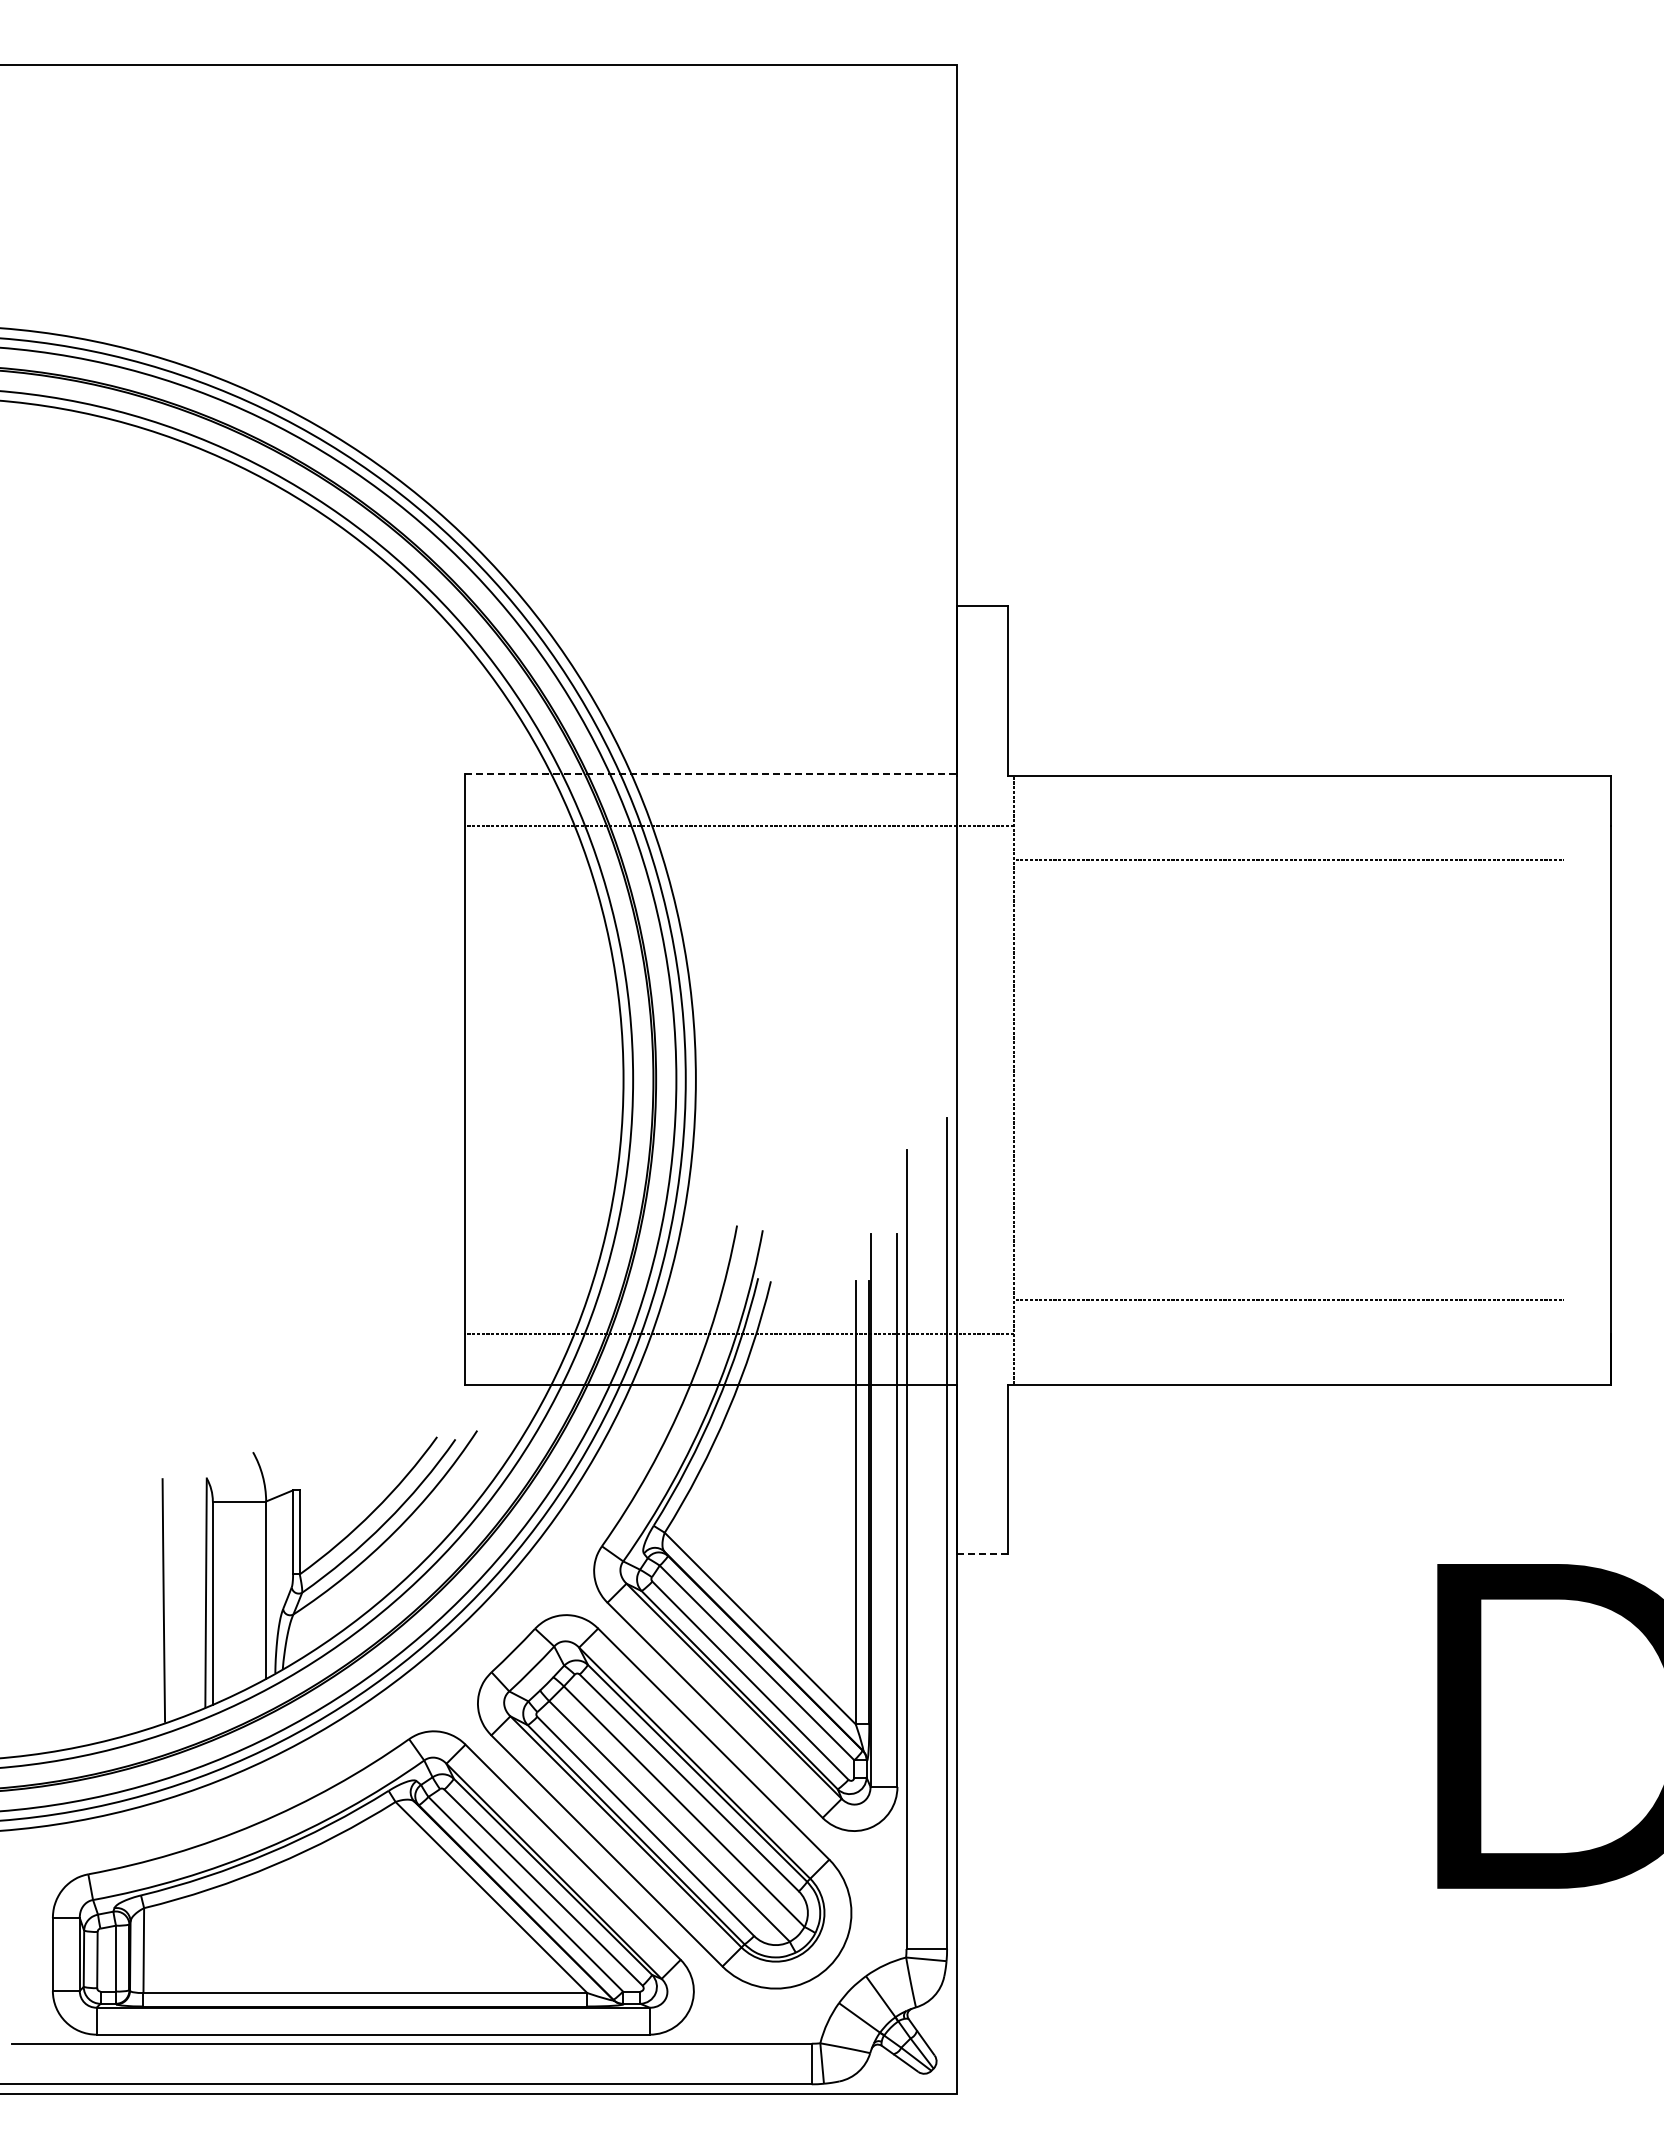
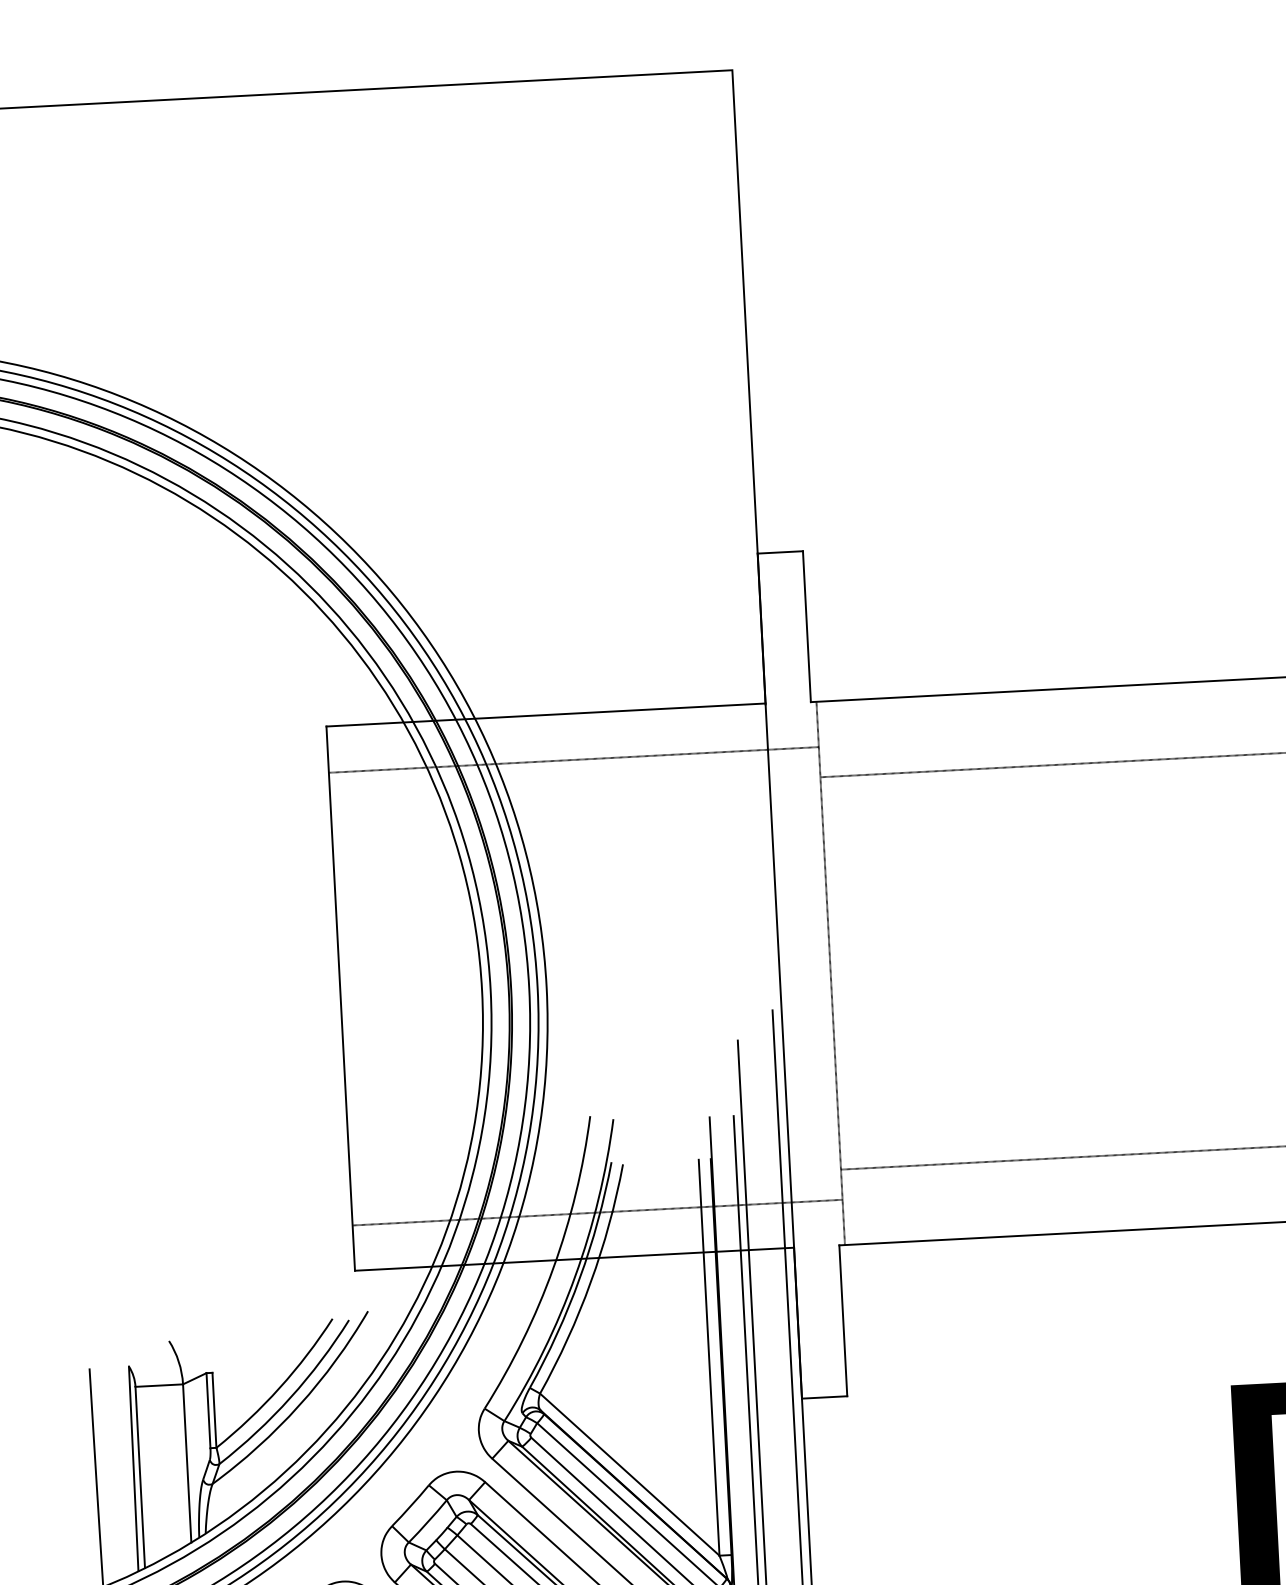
line: (711, 774) -> (546, 715), dashed -> solid
line: (982, 1553) -> (824, 1397), dashed -> solid

